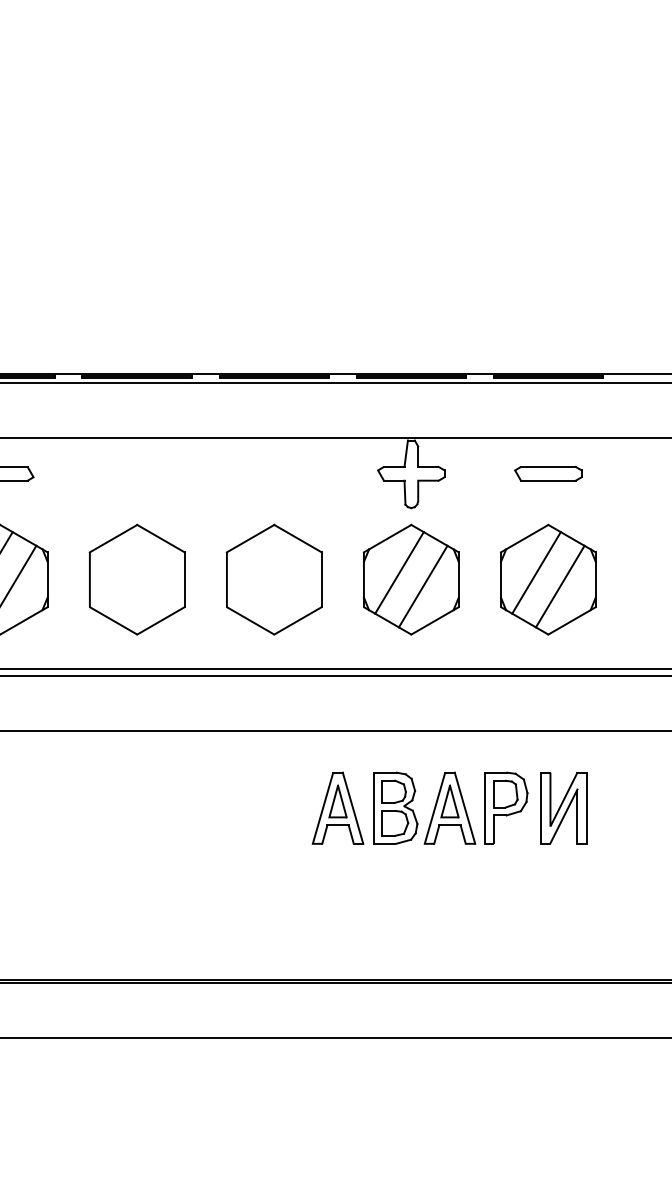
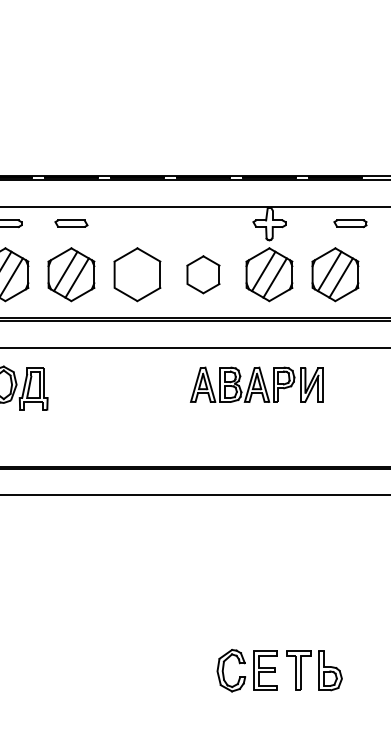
part: (548, 473) -> (350, 223), moved
part: (274, 579) -> (203, 274), size x0.7
part: (448, 807) -> (256, 384), moved

